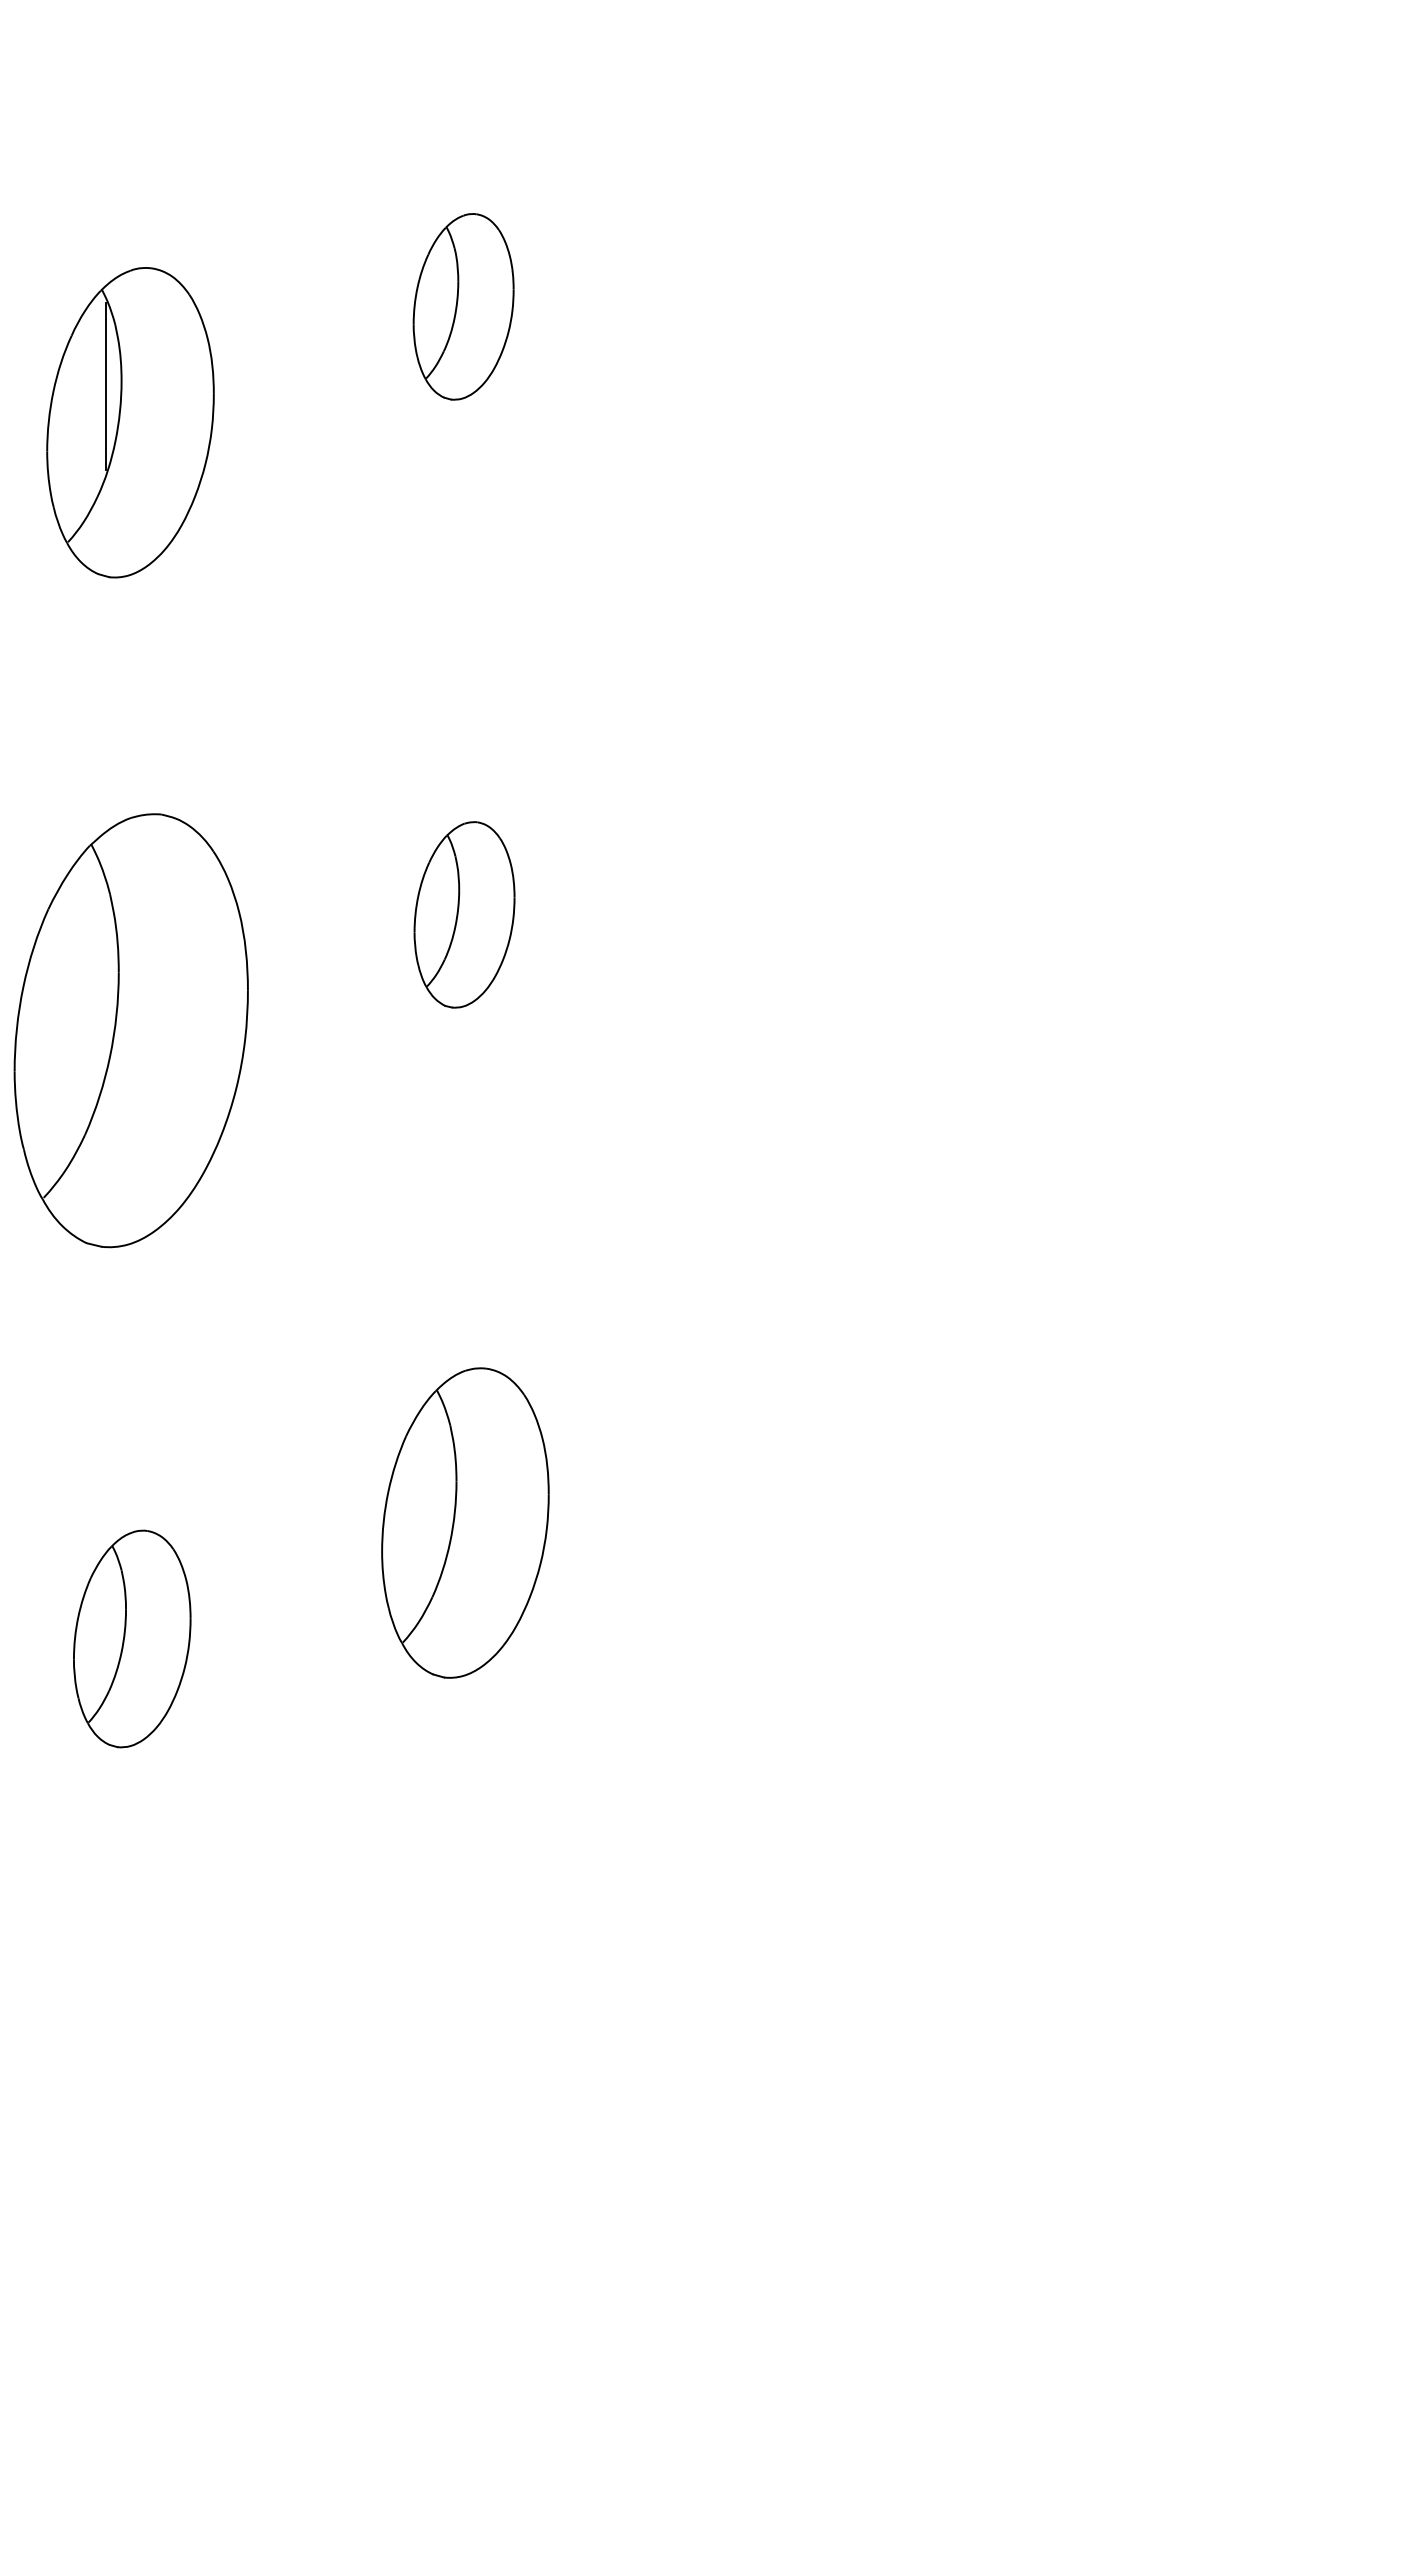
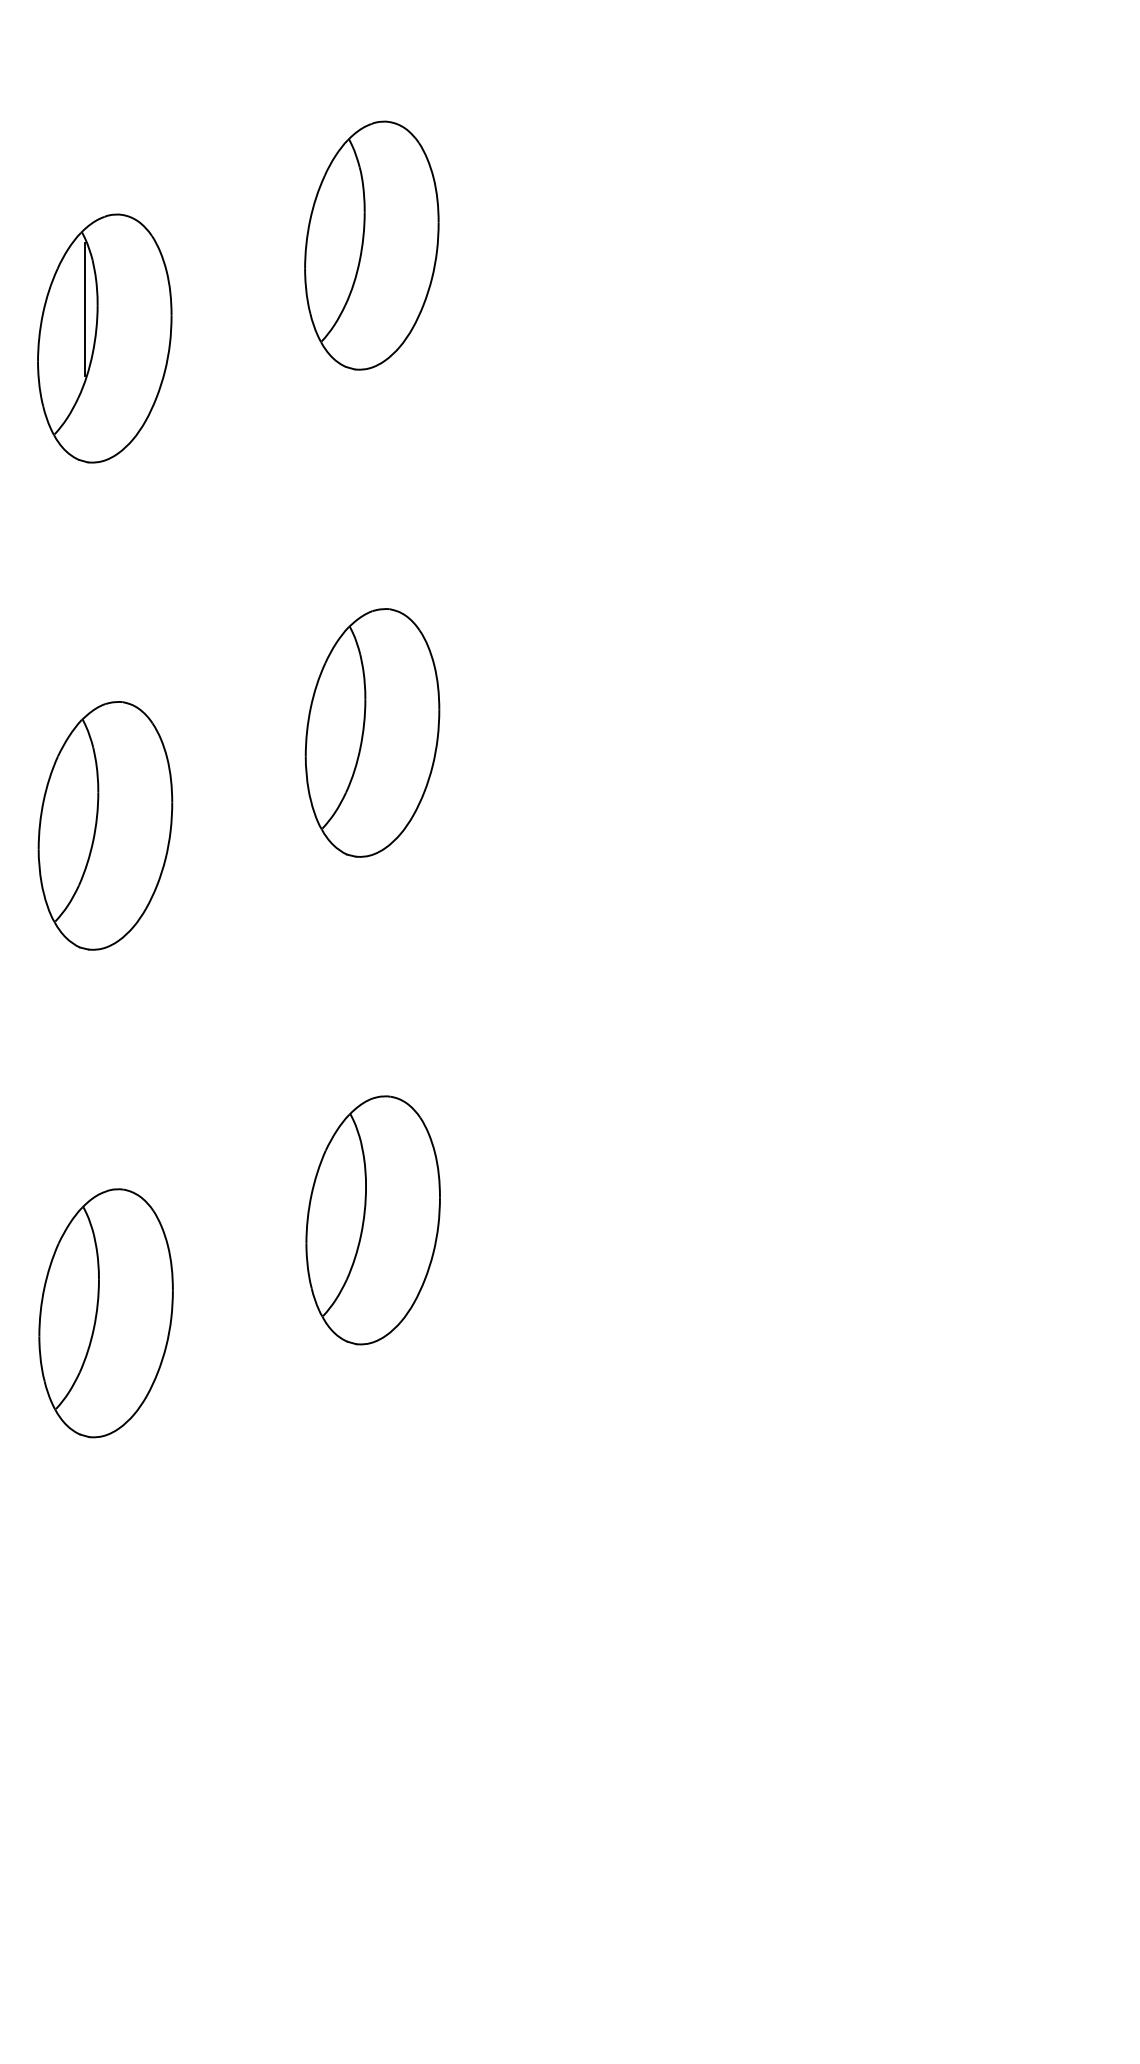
part: (463, 306) -> (371, 245), size x1.67
part: (464, 914) -> (372, 732), size x1.67
part: (131, 1030) -> (105, 825), size x0.71
part: (132, 1638) -> (106, 1312), size x1.43

